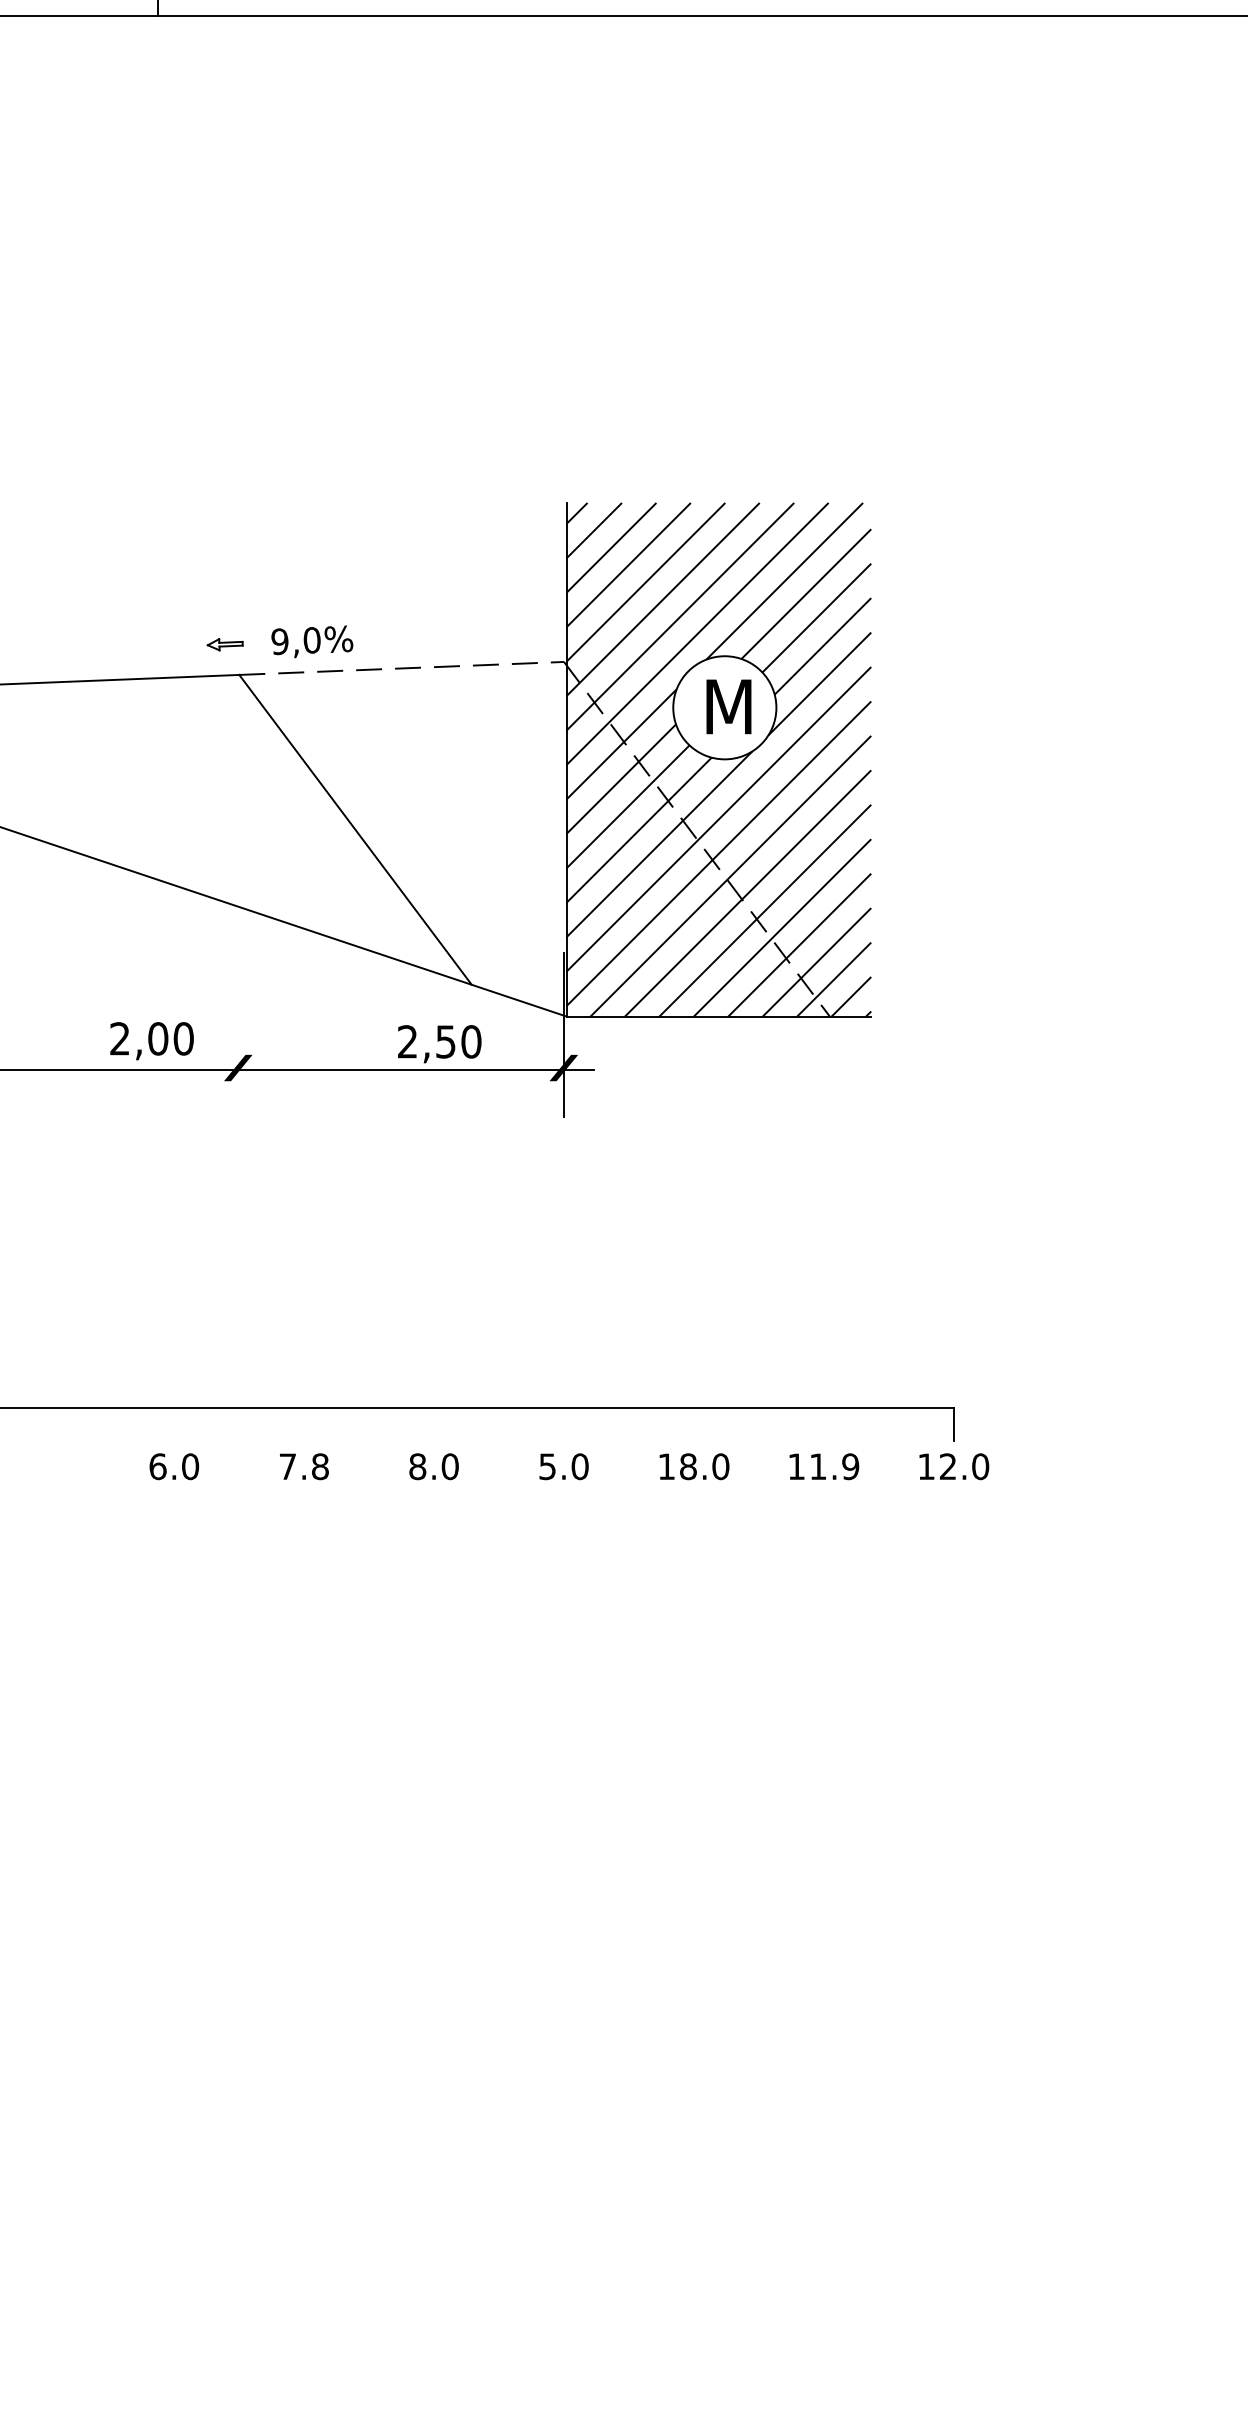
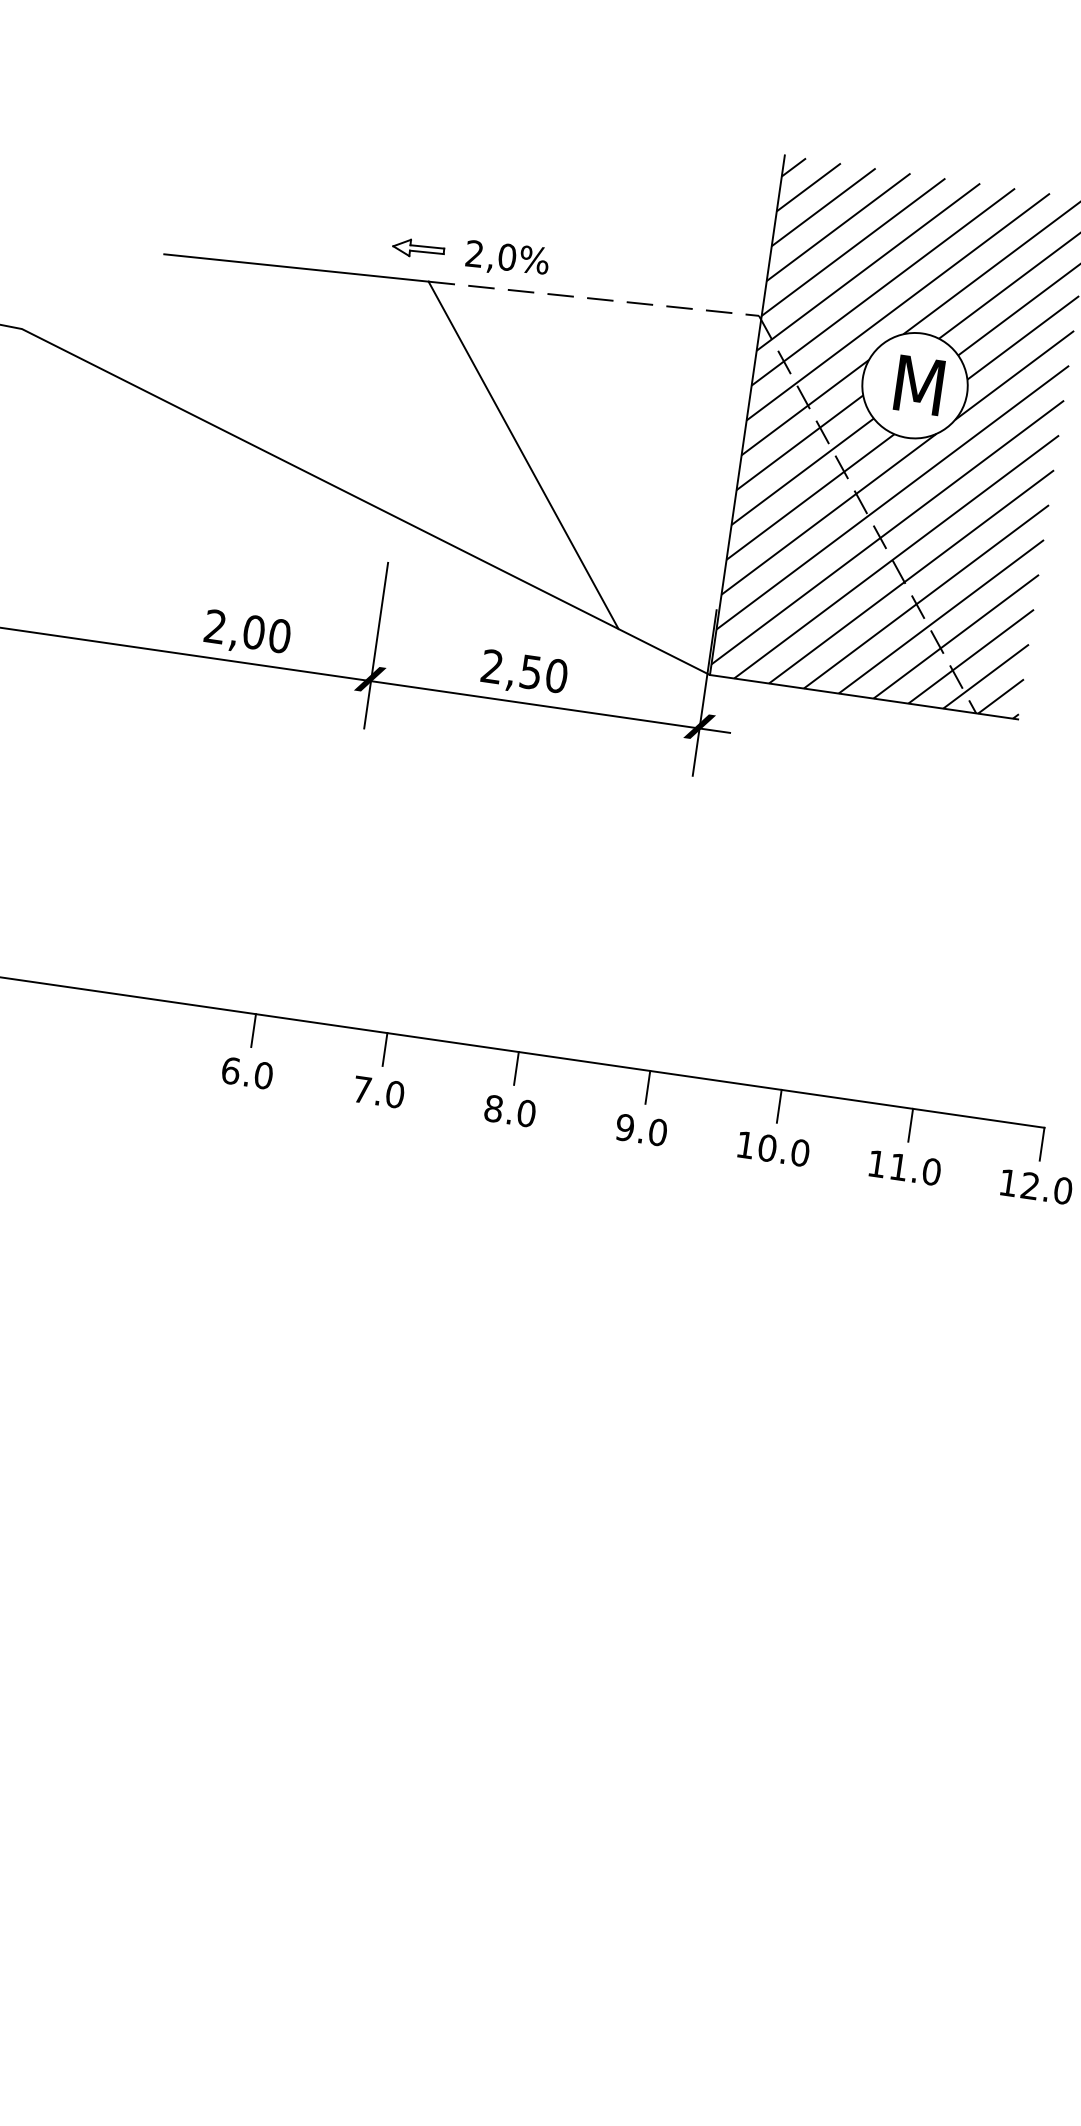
text: (279, 641) -> (474, 253), 9,0% -> 2,0%
part: (225, 644) -> (419, 248), size x1.43
line: (239, 1034) -> (376, 645), added
text: (151, 1041) -> (246, 634), moved
text: (439, 1044) -> (524, 673), moved
line: (174, 1424) -> (253, 1030), added
line: (304, 1424) -> (385, 1049), added
line: (434, 1424) -> (516, 1068), added
line: (564, 1424) -> (648, 1087), added
line: (693, 1424) -> (778, 1106), added
line: (823, 1424) -> (910, 1125), added
text: (319, 1466) -> (394, 1094), 7.8 -> 7.0
text: (547, 1466) -> (624, 1127), 5.0 -> 9.0
text: (688, 1466) -> (767, 1148), 18.0 -> 10.0
text: (850, 1466) -> (931, 1171), 11.9 -> 11.0

